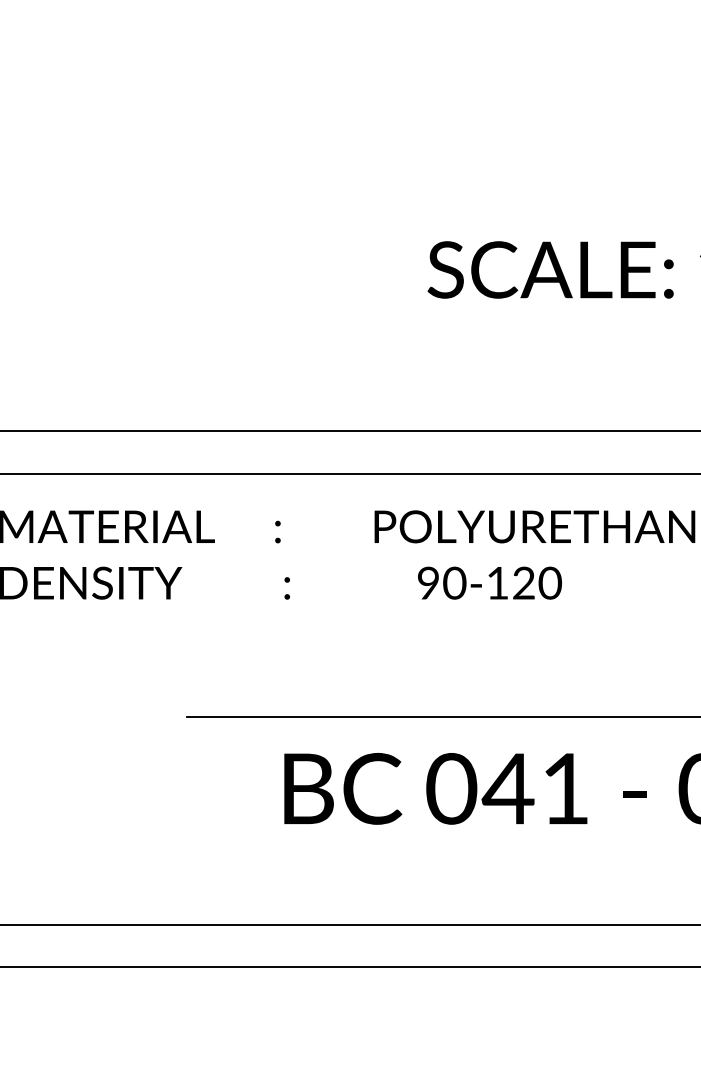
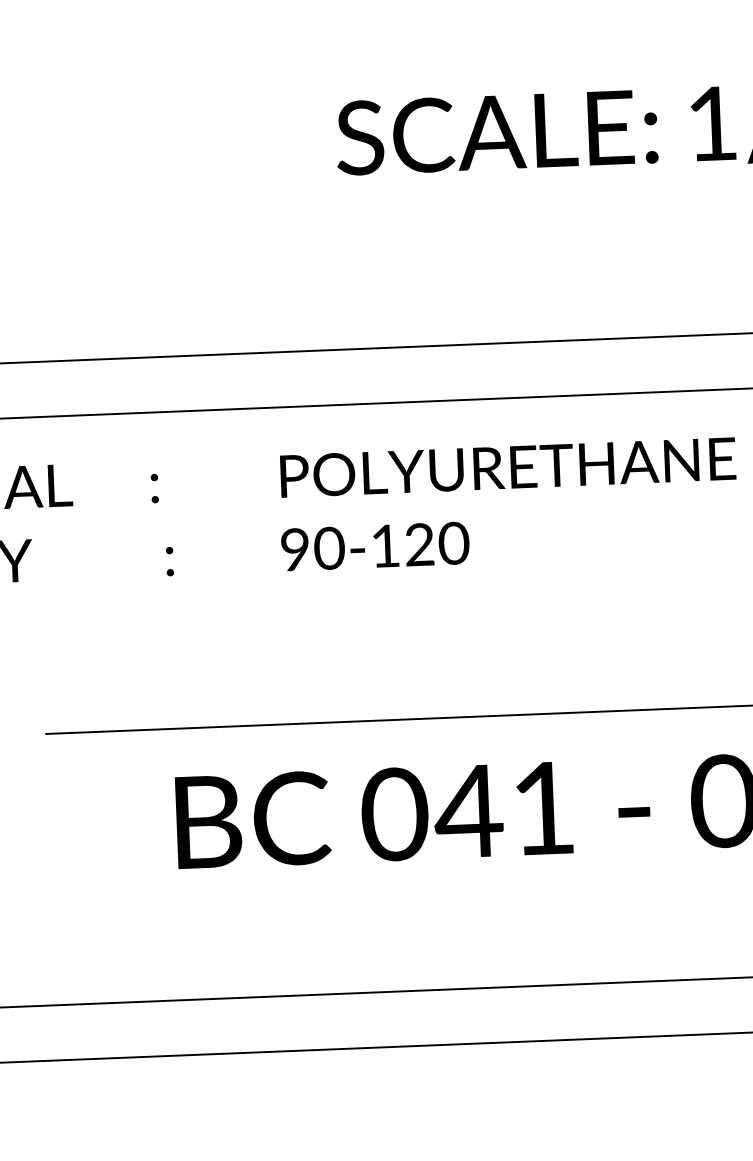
text: (489, 582) -> (374, 545), moved

